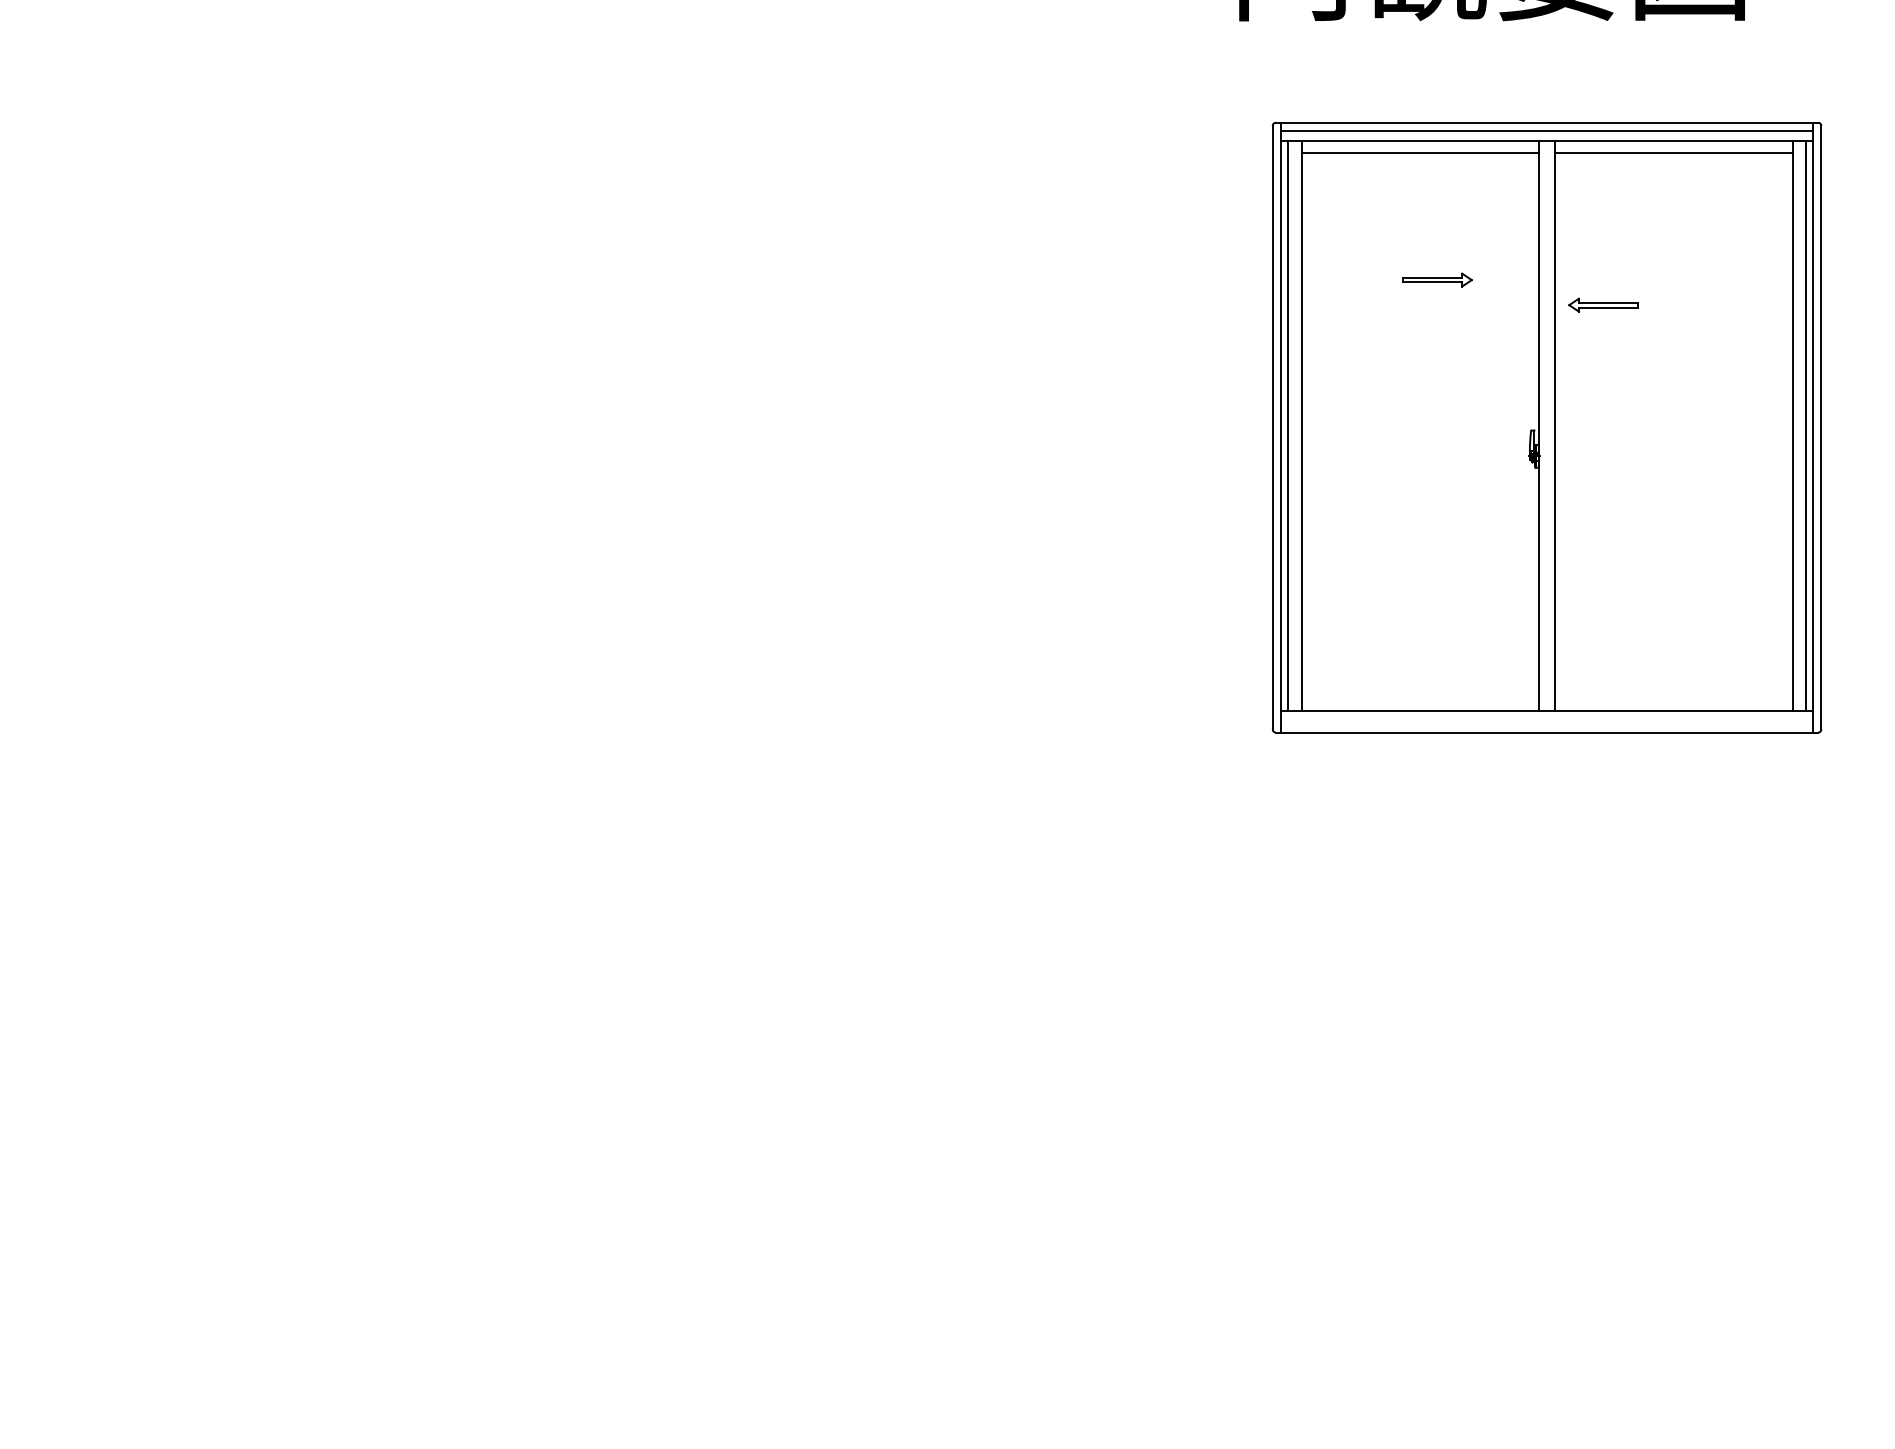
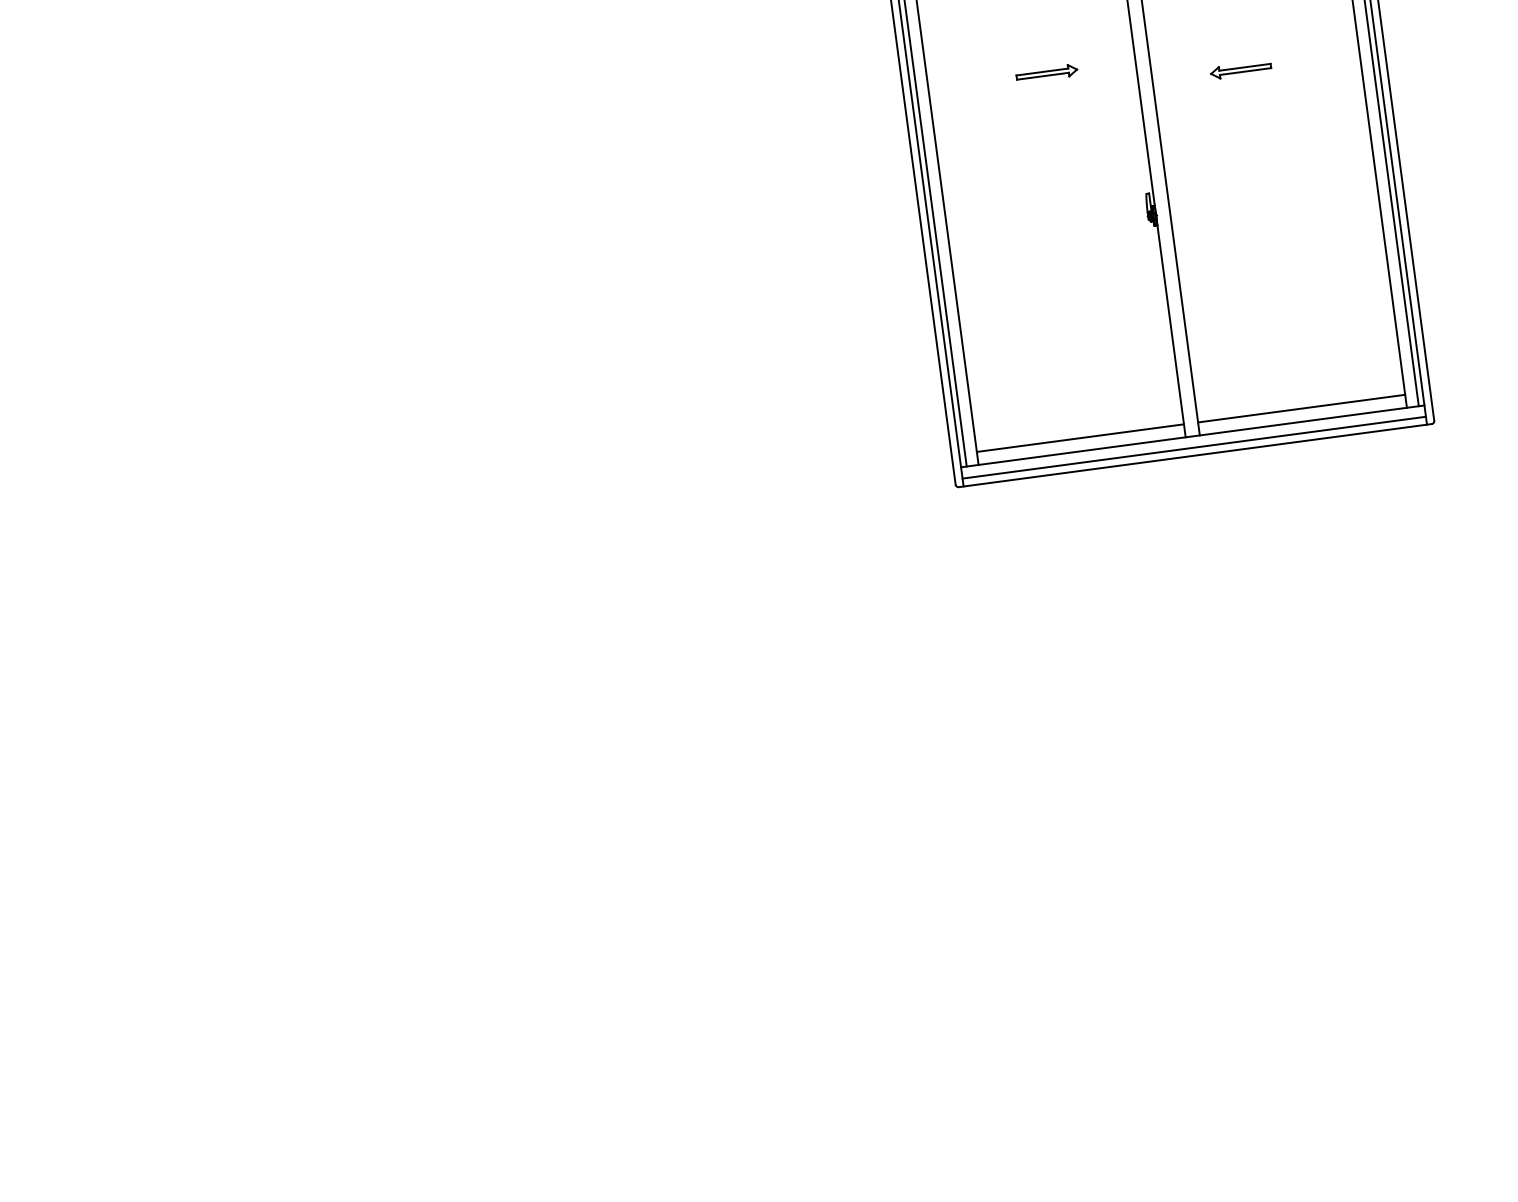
part: (1603, 304) -> (1240, 69), moved
line: (1419, 695) -> (1079, 438), added
line: (1673, 695) -> (1301, 408), added
line: (1546, 723) -> (1193, 447), added

